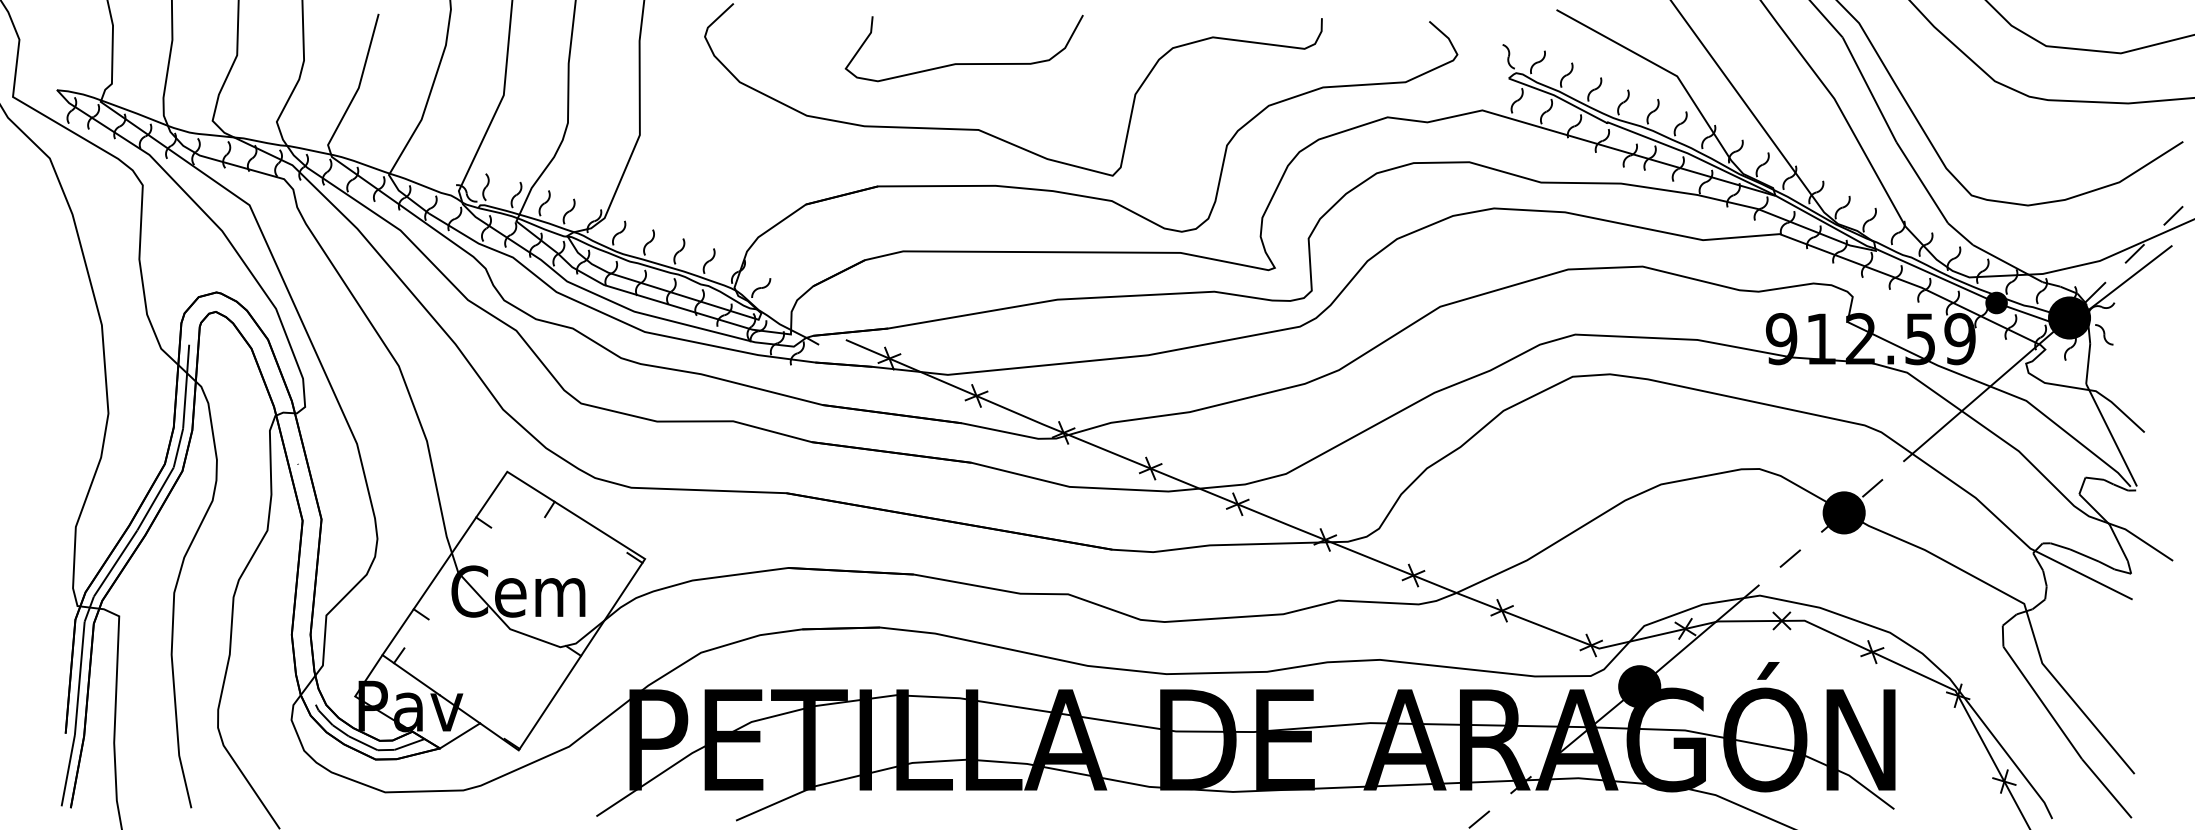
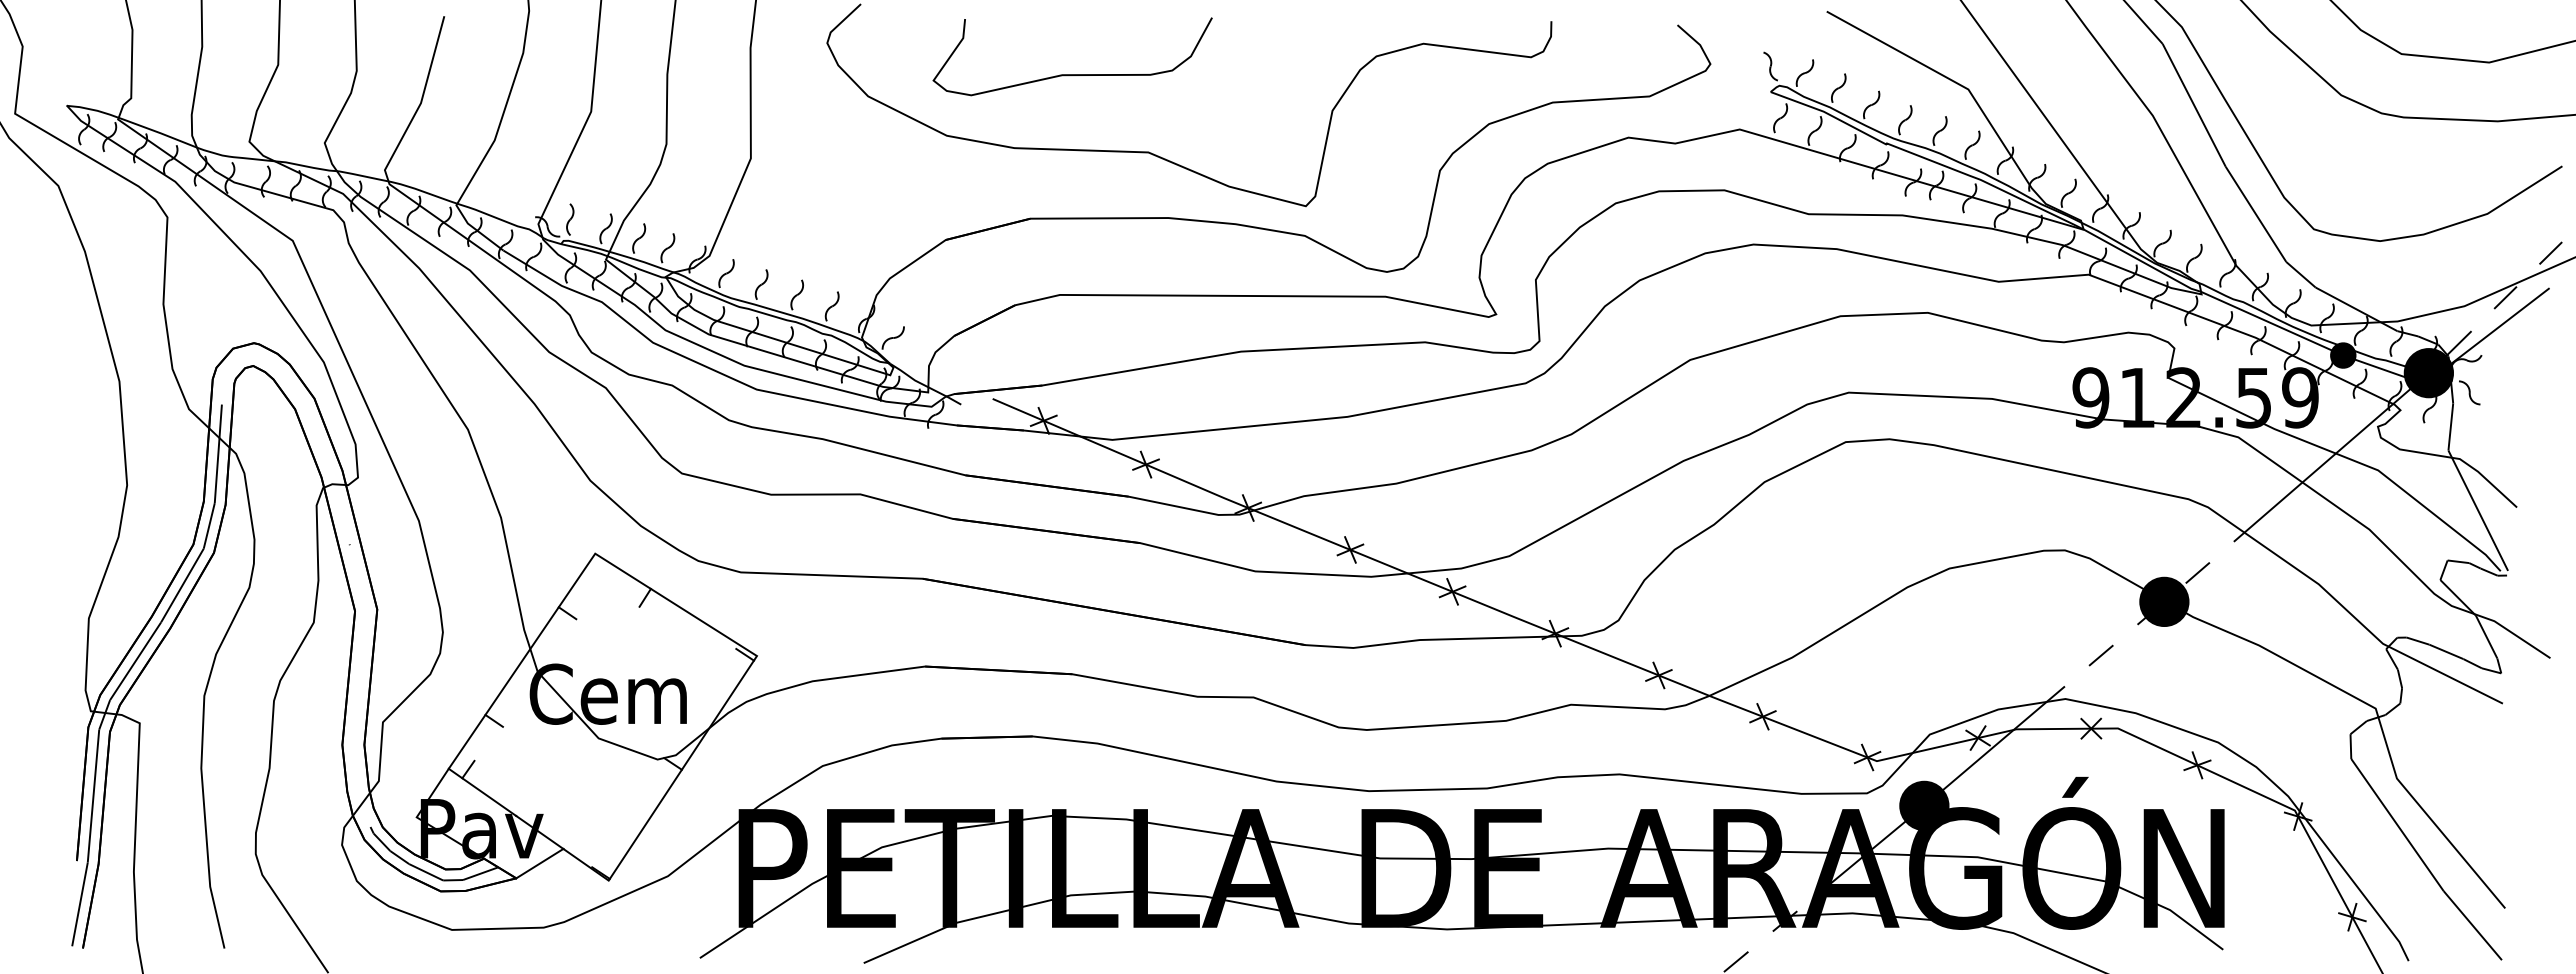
curve: (964, 63) -> (1072, 74), moved

